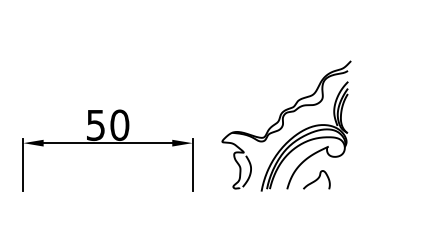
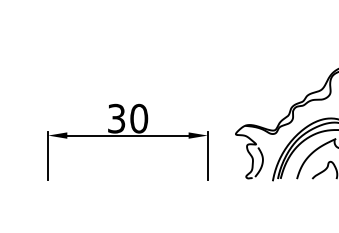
text: (95, 124) -> (116, 117), 50 -> 30

